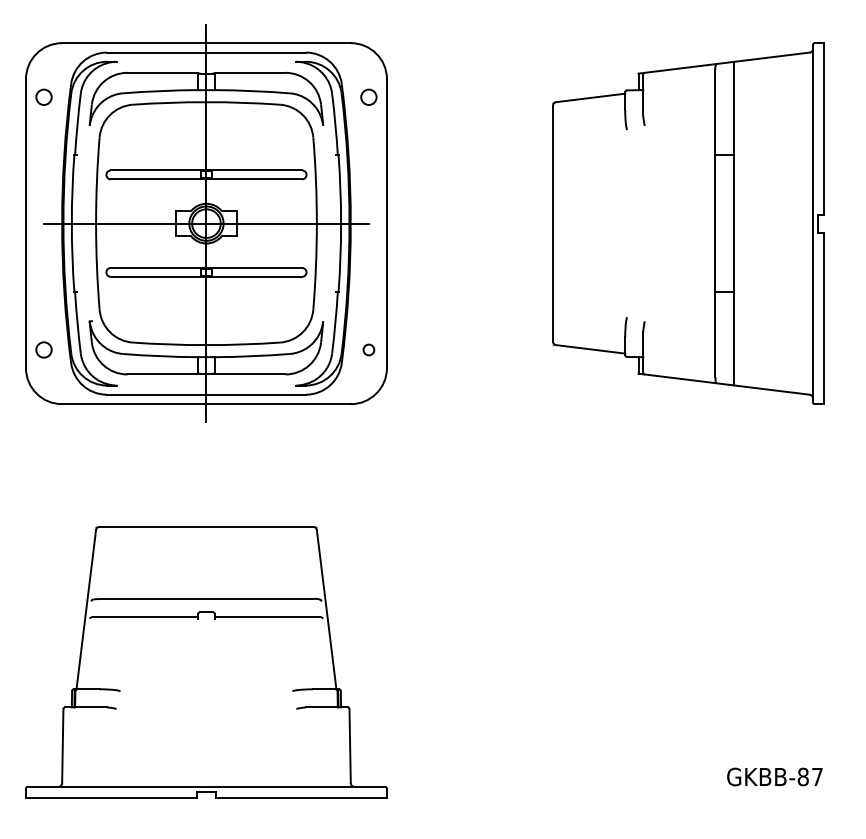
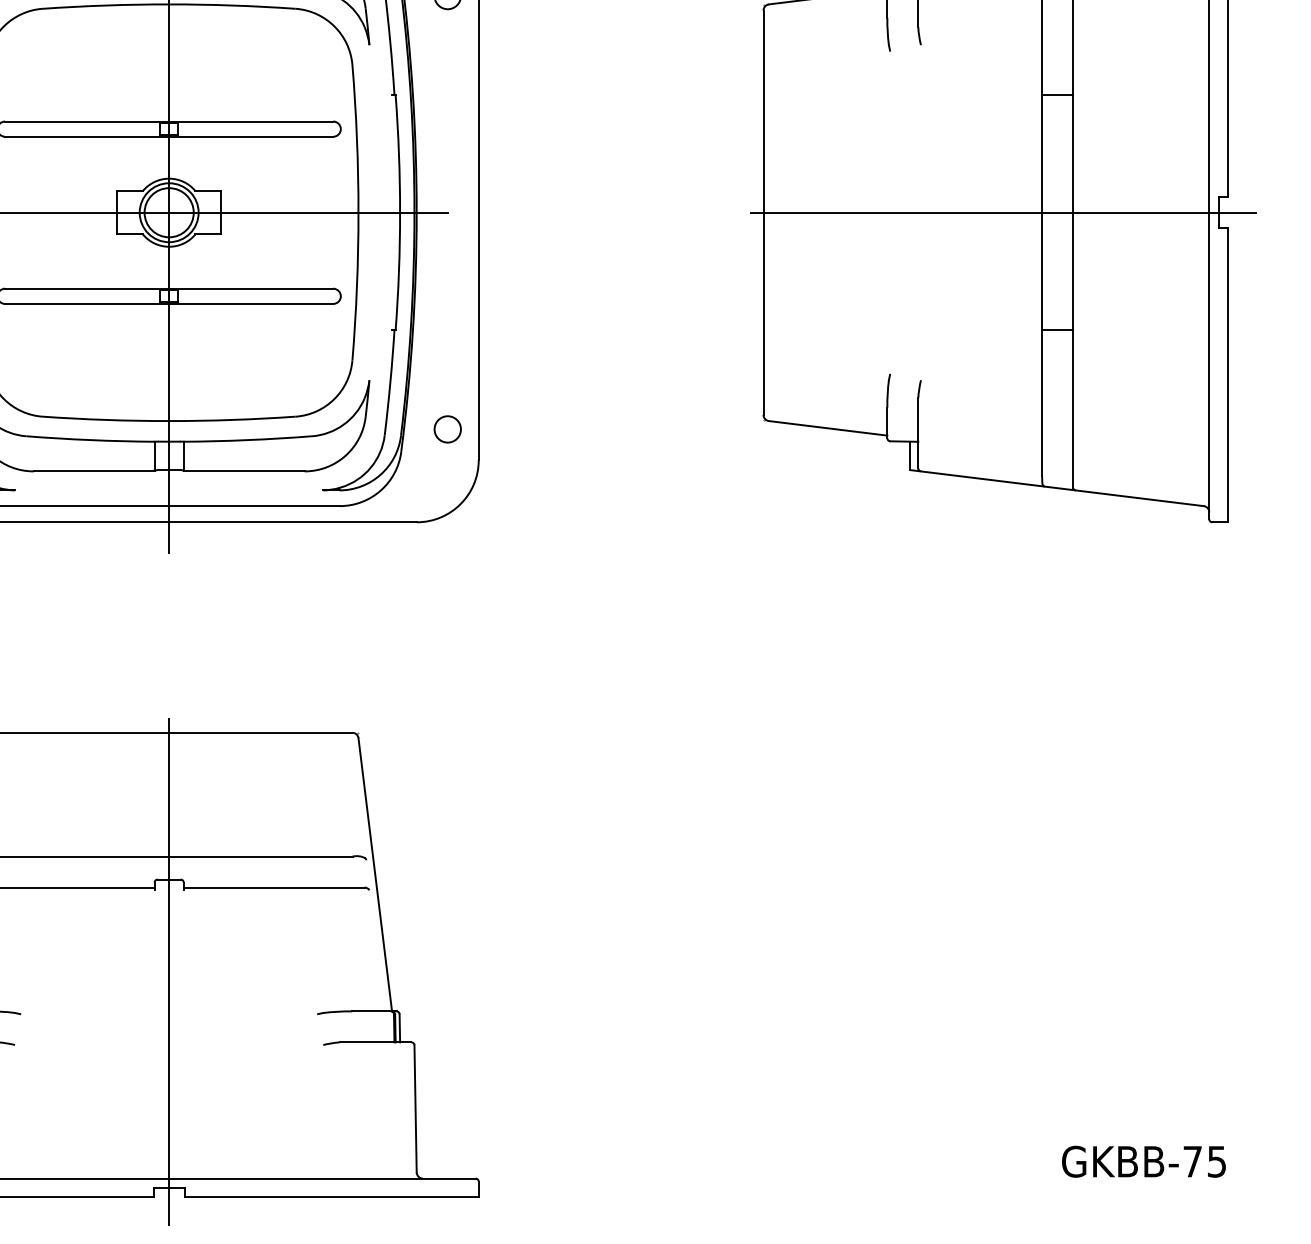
line: (692, 223) -> (1002, 212), added
circle: (368, 349) -> (447, 428), size x1.43
line: (206, 665) -> (169, 970), added
text: (809, 776) -> (1203, 1160), GKBB-87 -> GKBB-75

